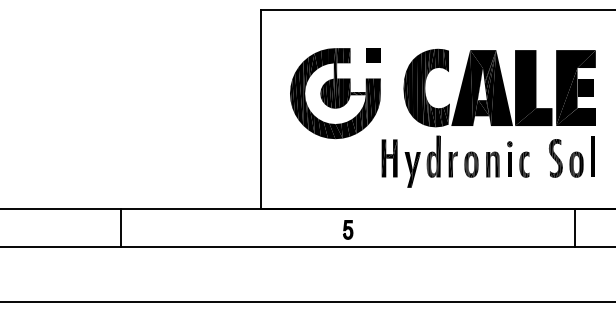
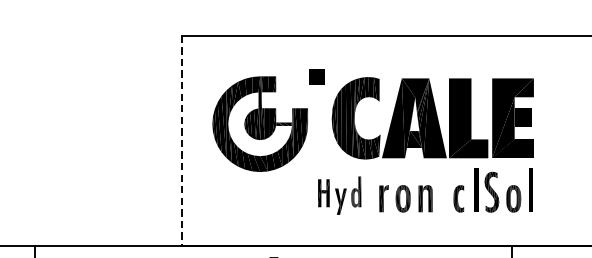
part: (373, 55) -> (317, 76), moved
line: (260, 109) -> (181, 140), solid -> dashed
line: (540, 156) -> (475, 190), added
part: (509, 158) -> (443, 192), removed
part: (410, 161) -> (339, 195), size x0.7

